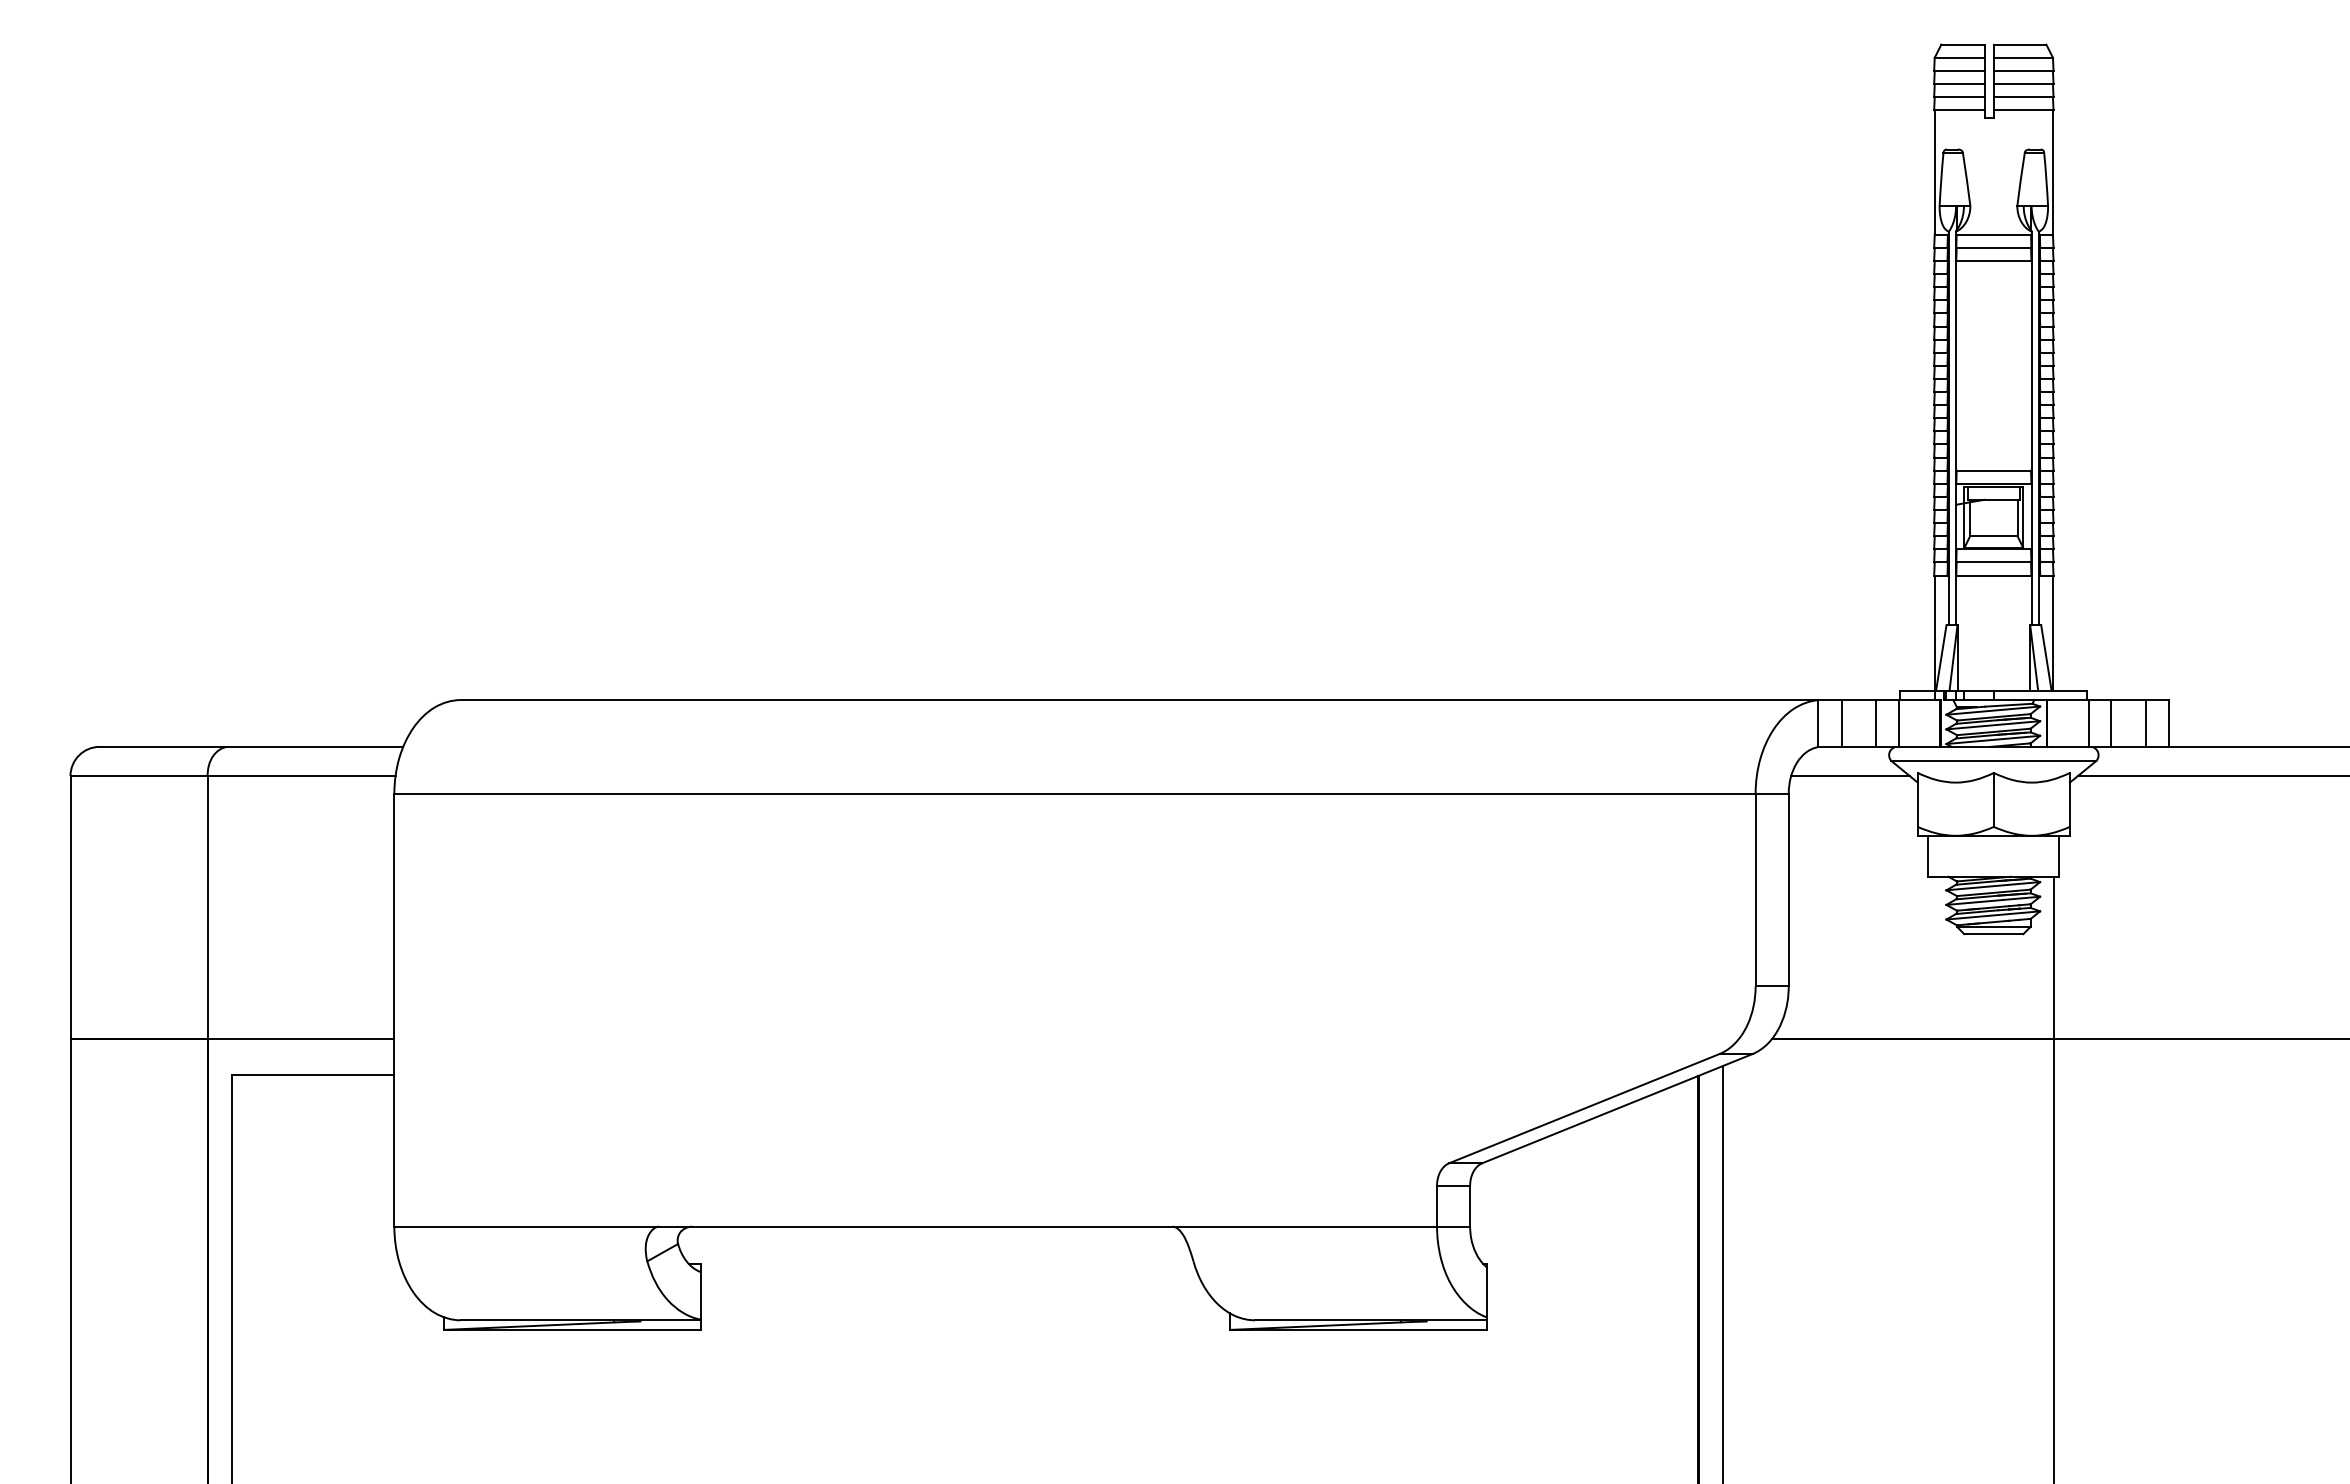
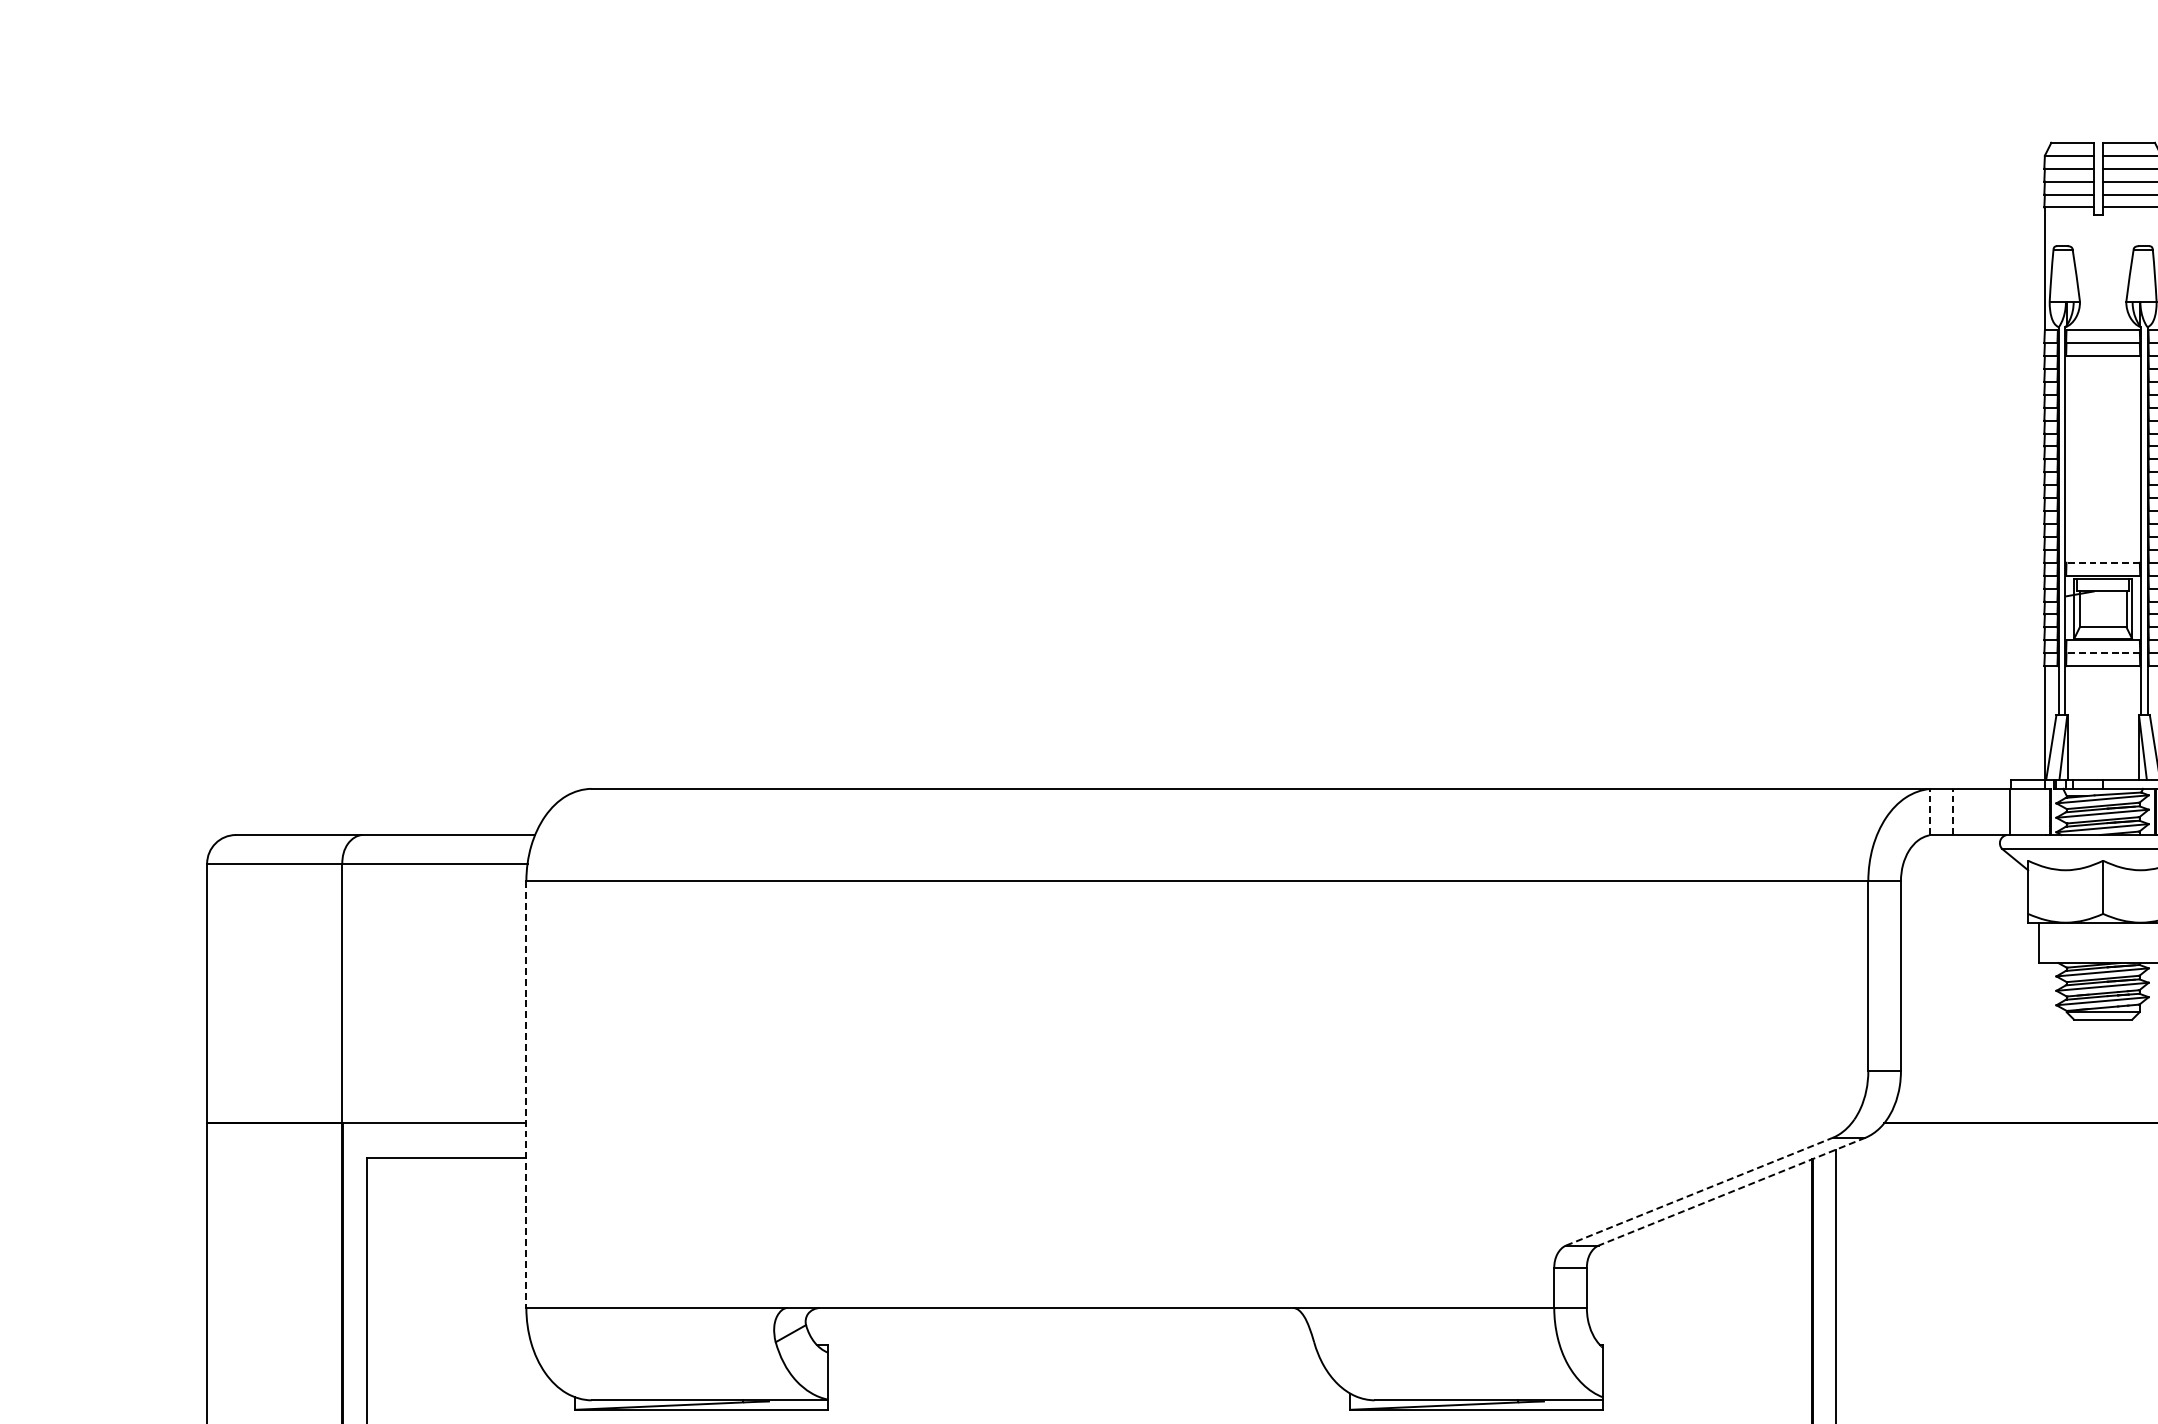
line: (1993, 470) -> (2102, 562), solid -> dashed
line: (1993, 562) -> (2102, 653), solid -> dashed
line: (1818, 722) -> (1930, 811), solid -> dashed
line: (1841, 722) -> (1952, 811), solid -> dashed
line: (1876, 723) -> (1987, 811), removed
line: (1850, 776) -> (1961, 864), removed
line: (394, 1010) -> (526, 1094), solid -> dashed
line: (1584, 1108) -> (1699, 1191), solid -> dashed
line: (1617, 1108) -> (1732, 1191), solid -> dashed

